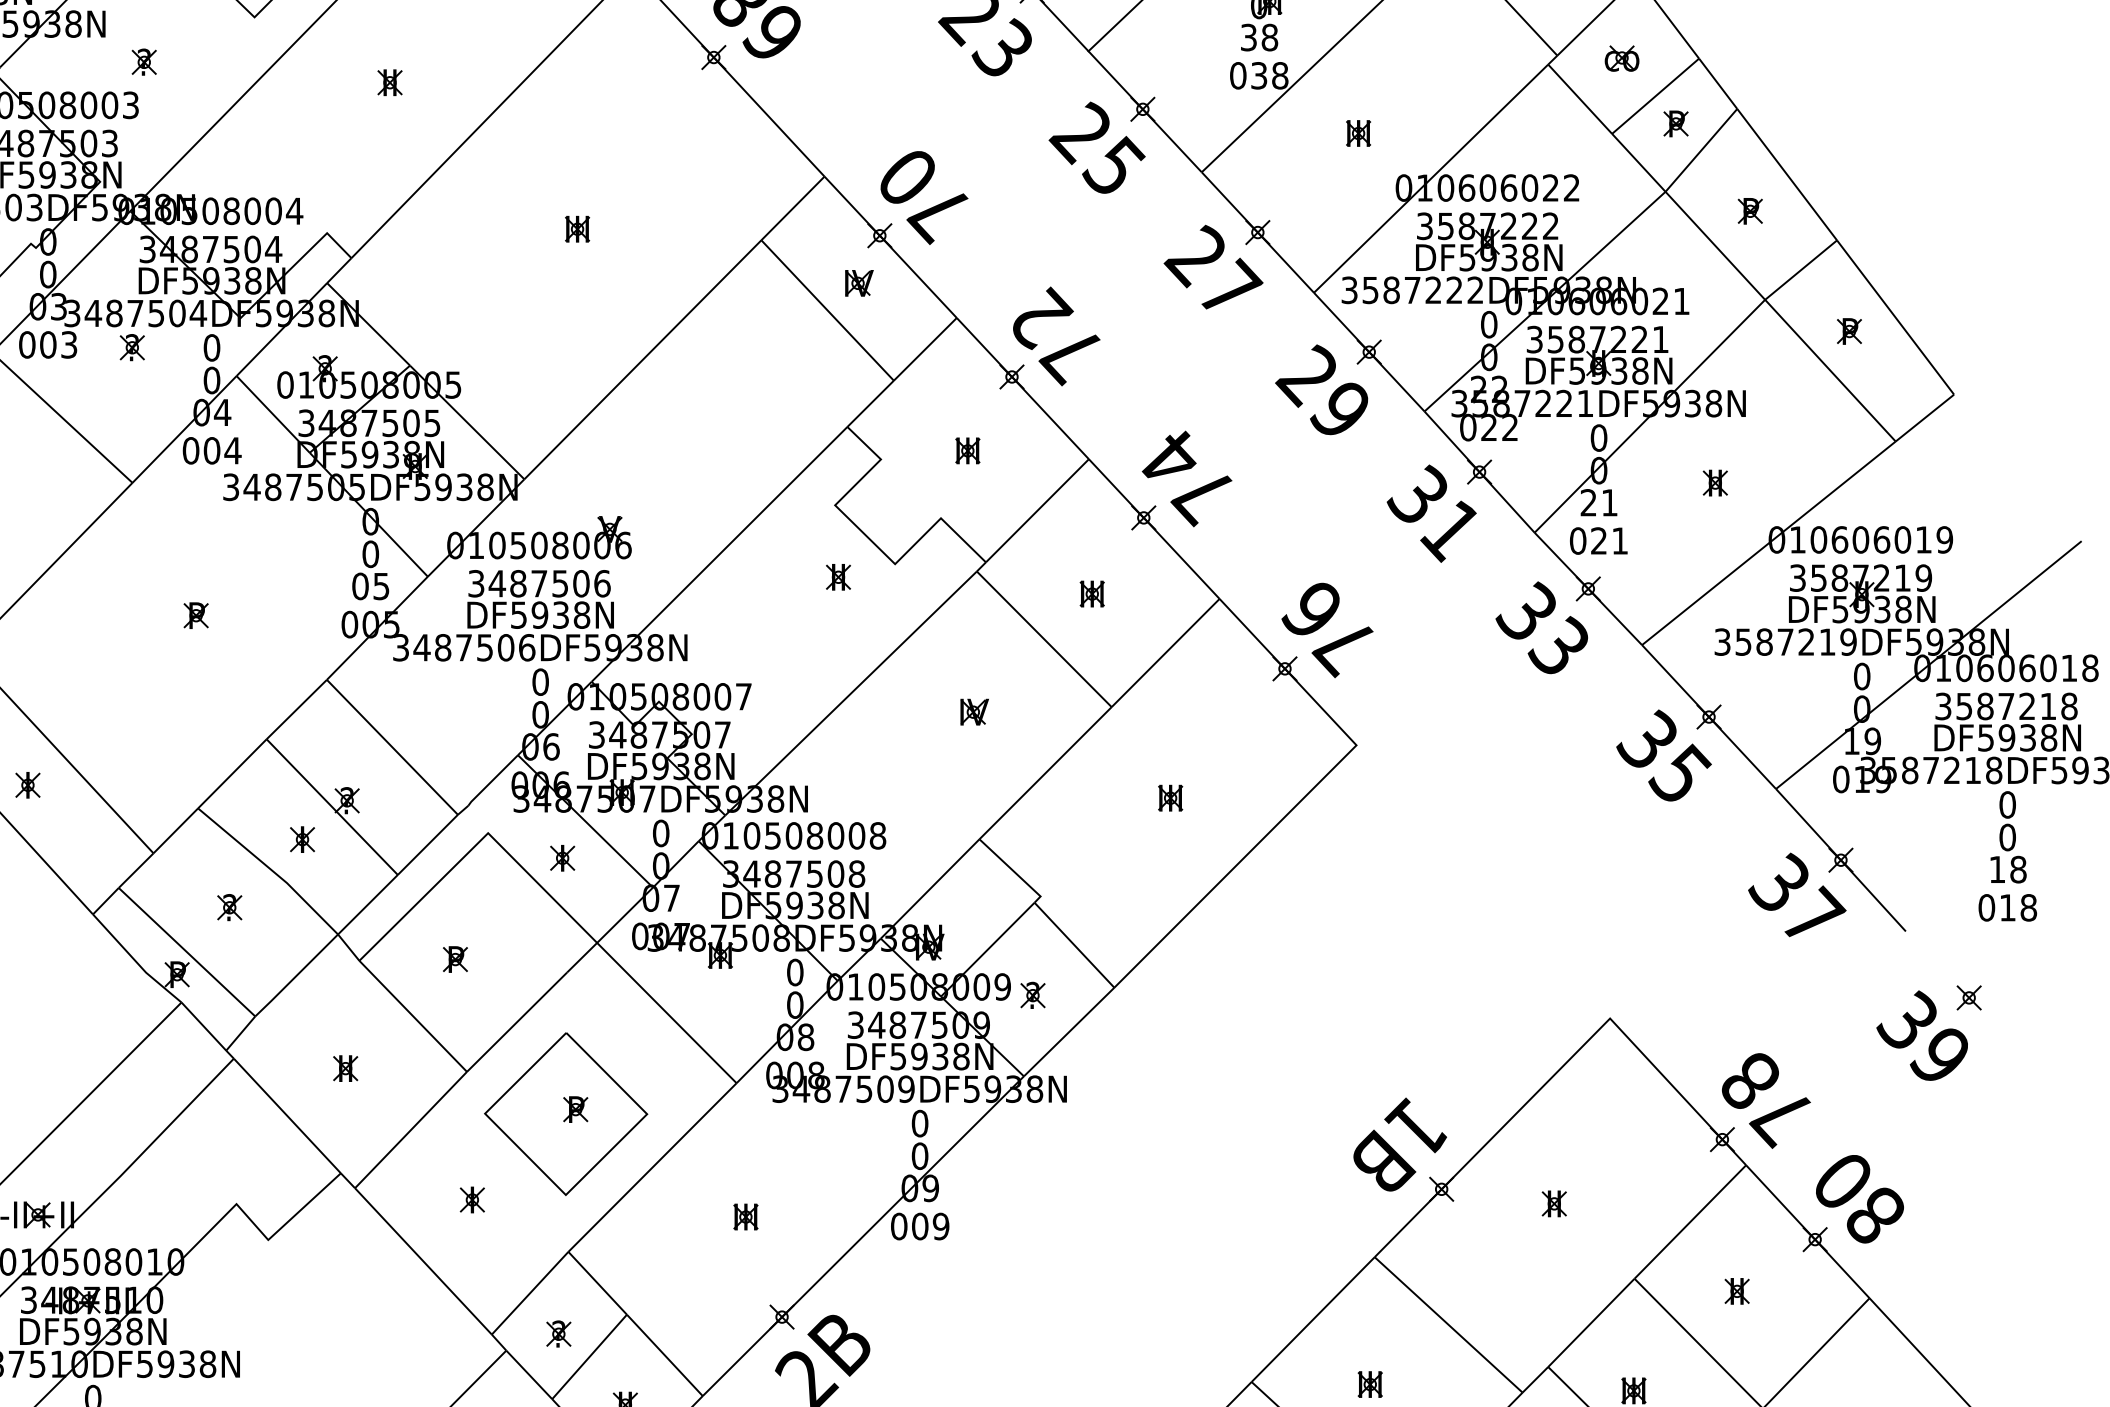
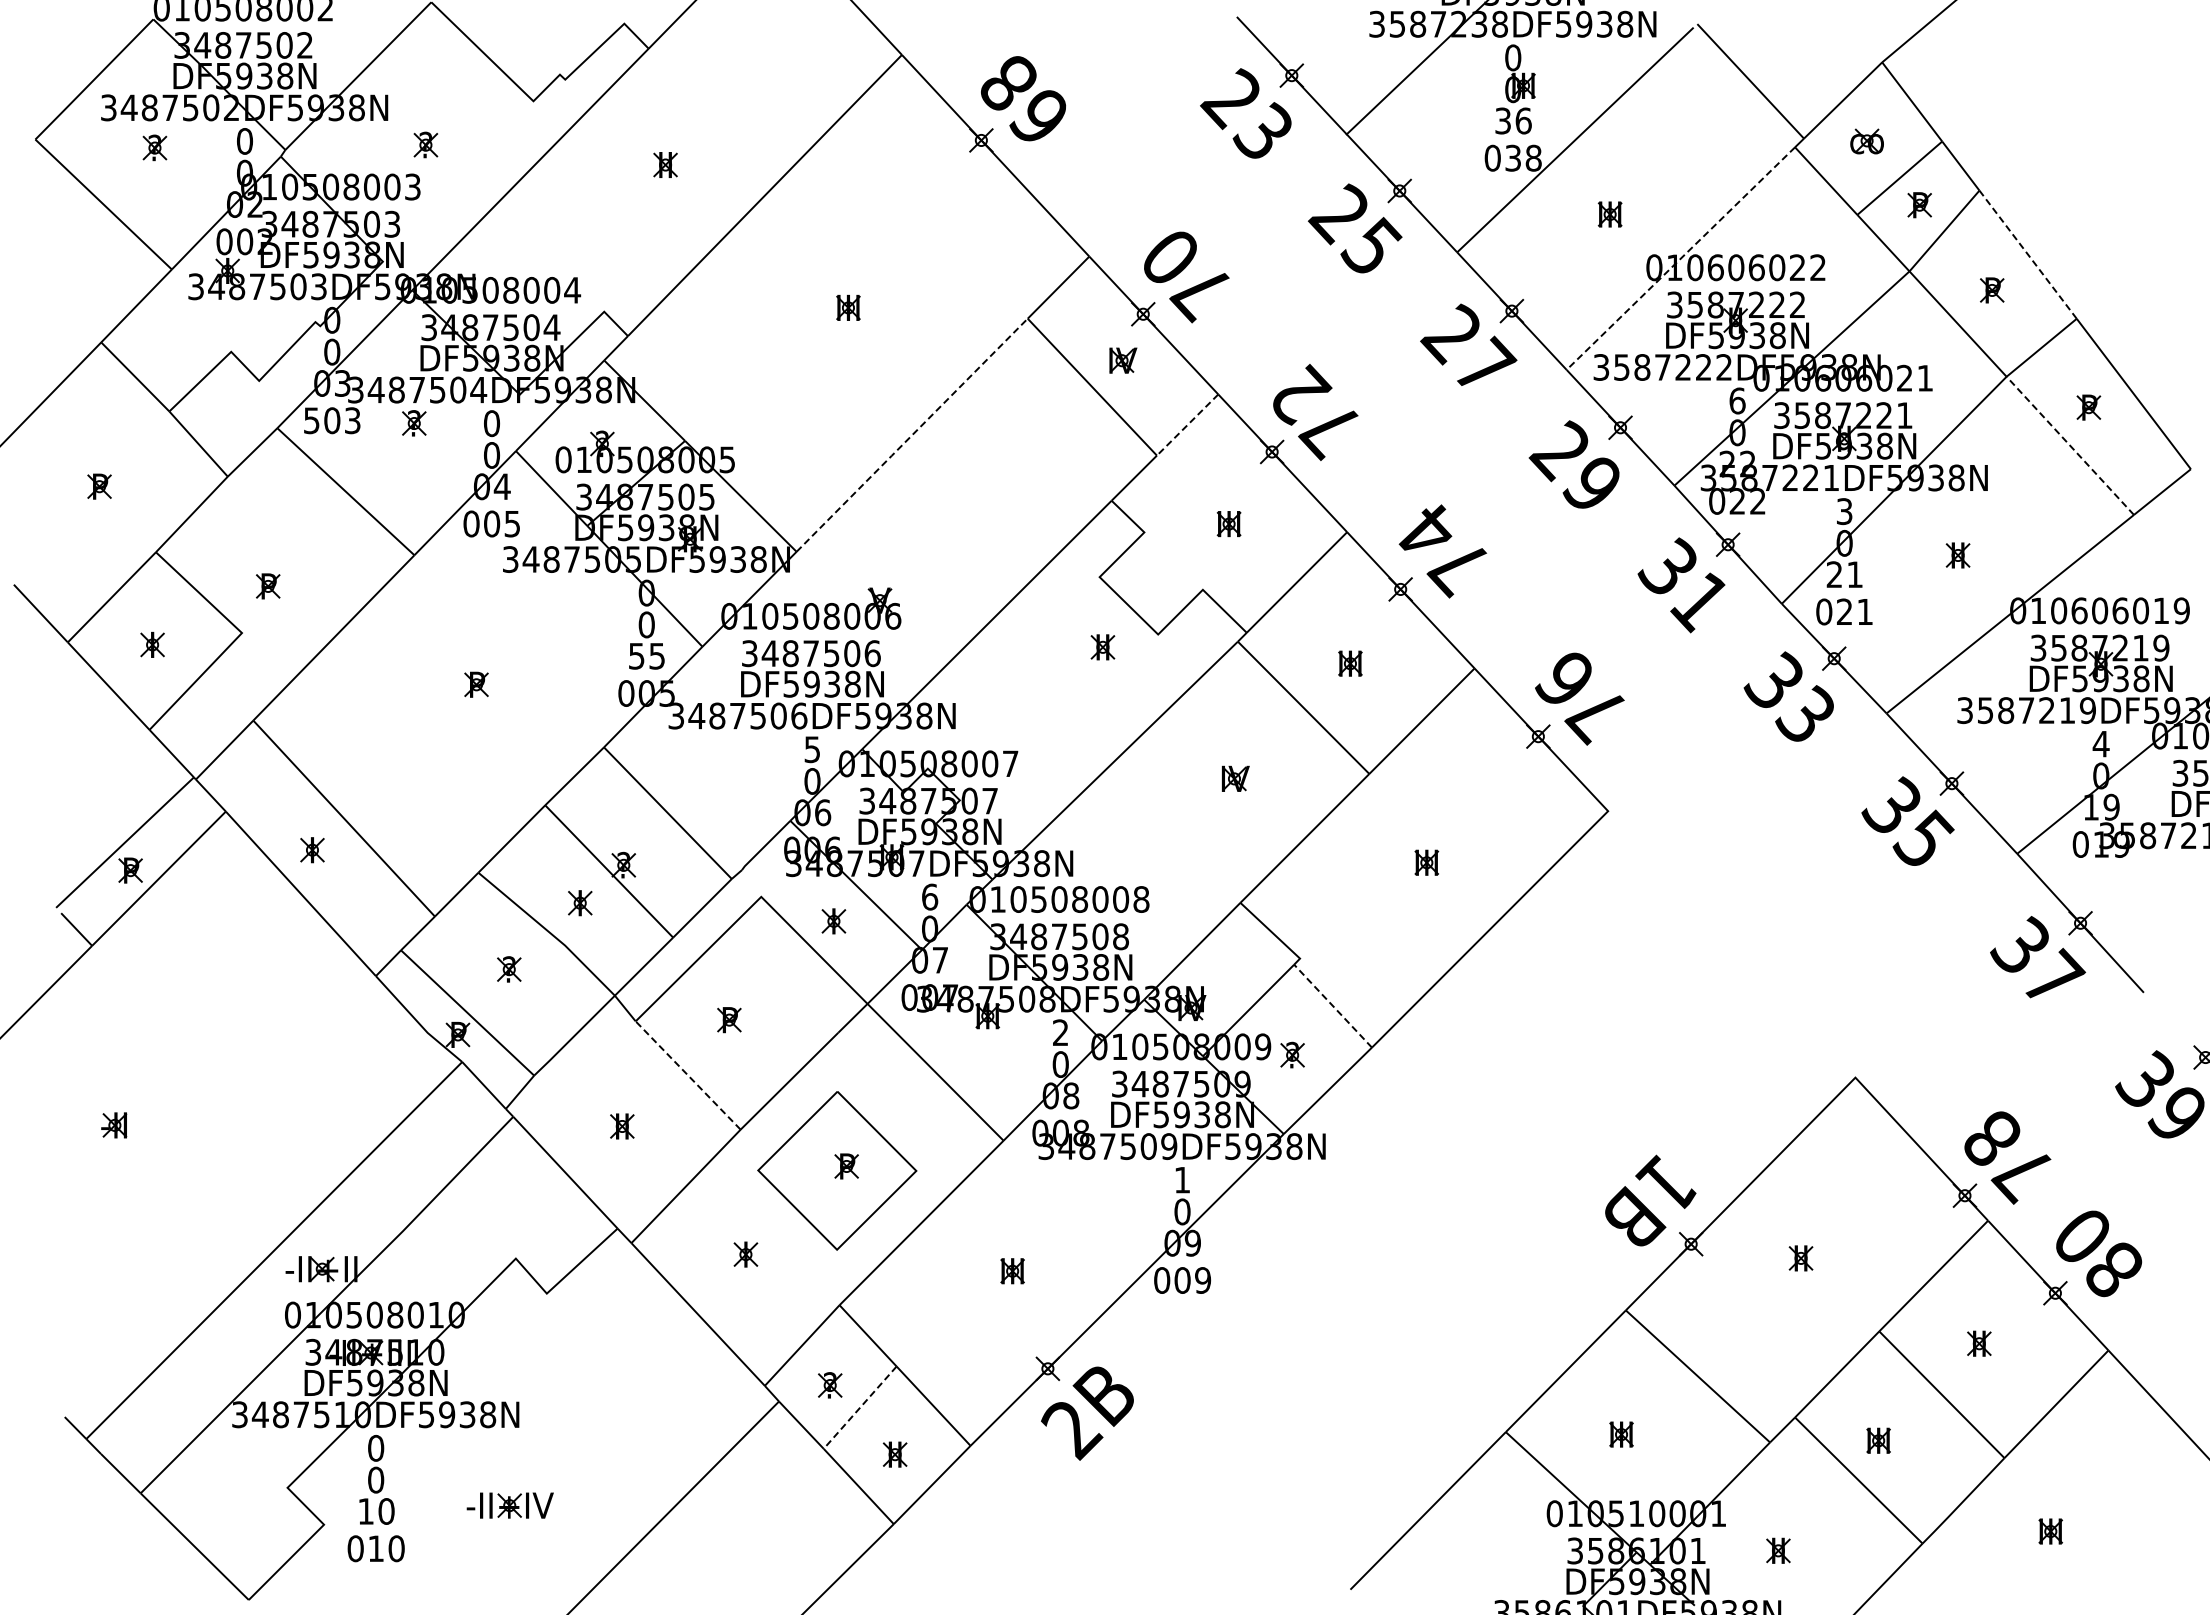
text: (1269, 37) -> (1523, 120), 38 -> 36
line: (1786, 174) -> (2027, 254), solid -> dashed
line: (1430, 178) -> (1680, 258), solid -> dashed
text: (1489, 324) -> (1737, 400), 0 -> 6
text: (26, 344) -> (311, 420), 003 -> 503
line: (925, 349) -> (1187, 425), solid -> dashed
line: (642, 360) -> (911, 435), solid -> dashed
line: (1830, 370) -> (2070, 445), solid -> dashed
text: (1598, 438) -> (1844, 511), 0 -> 3
text: (232, 451) -> (511, 524), 004 -> 005
text: (360, 585) -> (636, 655), 05 -> 55
text: (1861, 675) -> (2100, 743), 0 -> 4
text: (540, 682) -> (812, 749), 0 -> 5
text: (661, 832) -> (930, 896), 0 -> 6
line: (1074, 945) -> (1333, 1006), solid -> dashed
text: (794, 972) -> (1060, 1032), 0 -> 2
line: (412, 1016) -> (687, 1075), solid -> dashed
text: (920, 1122) -> (1182, 1179), 0 -> 1
line: (589, 1356) -> (860, 1407), solid -> dashed

